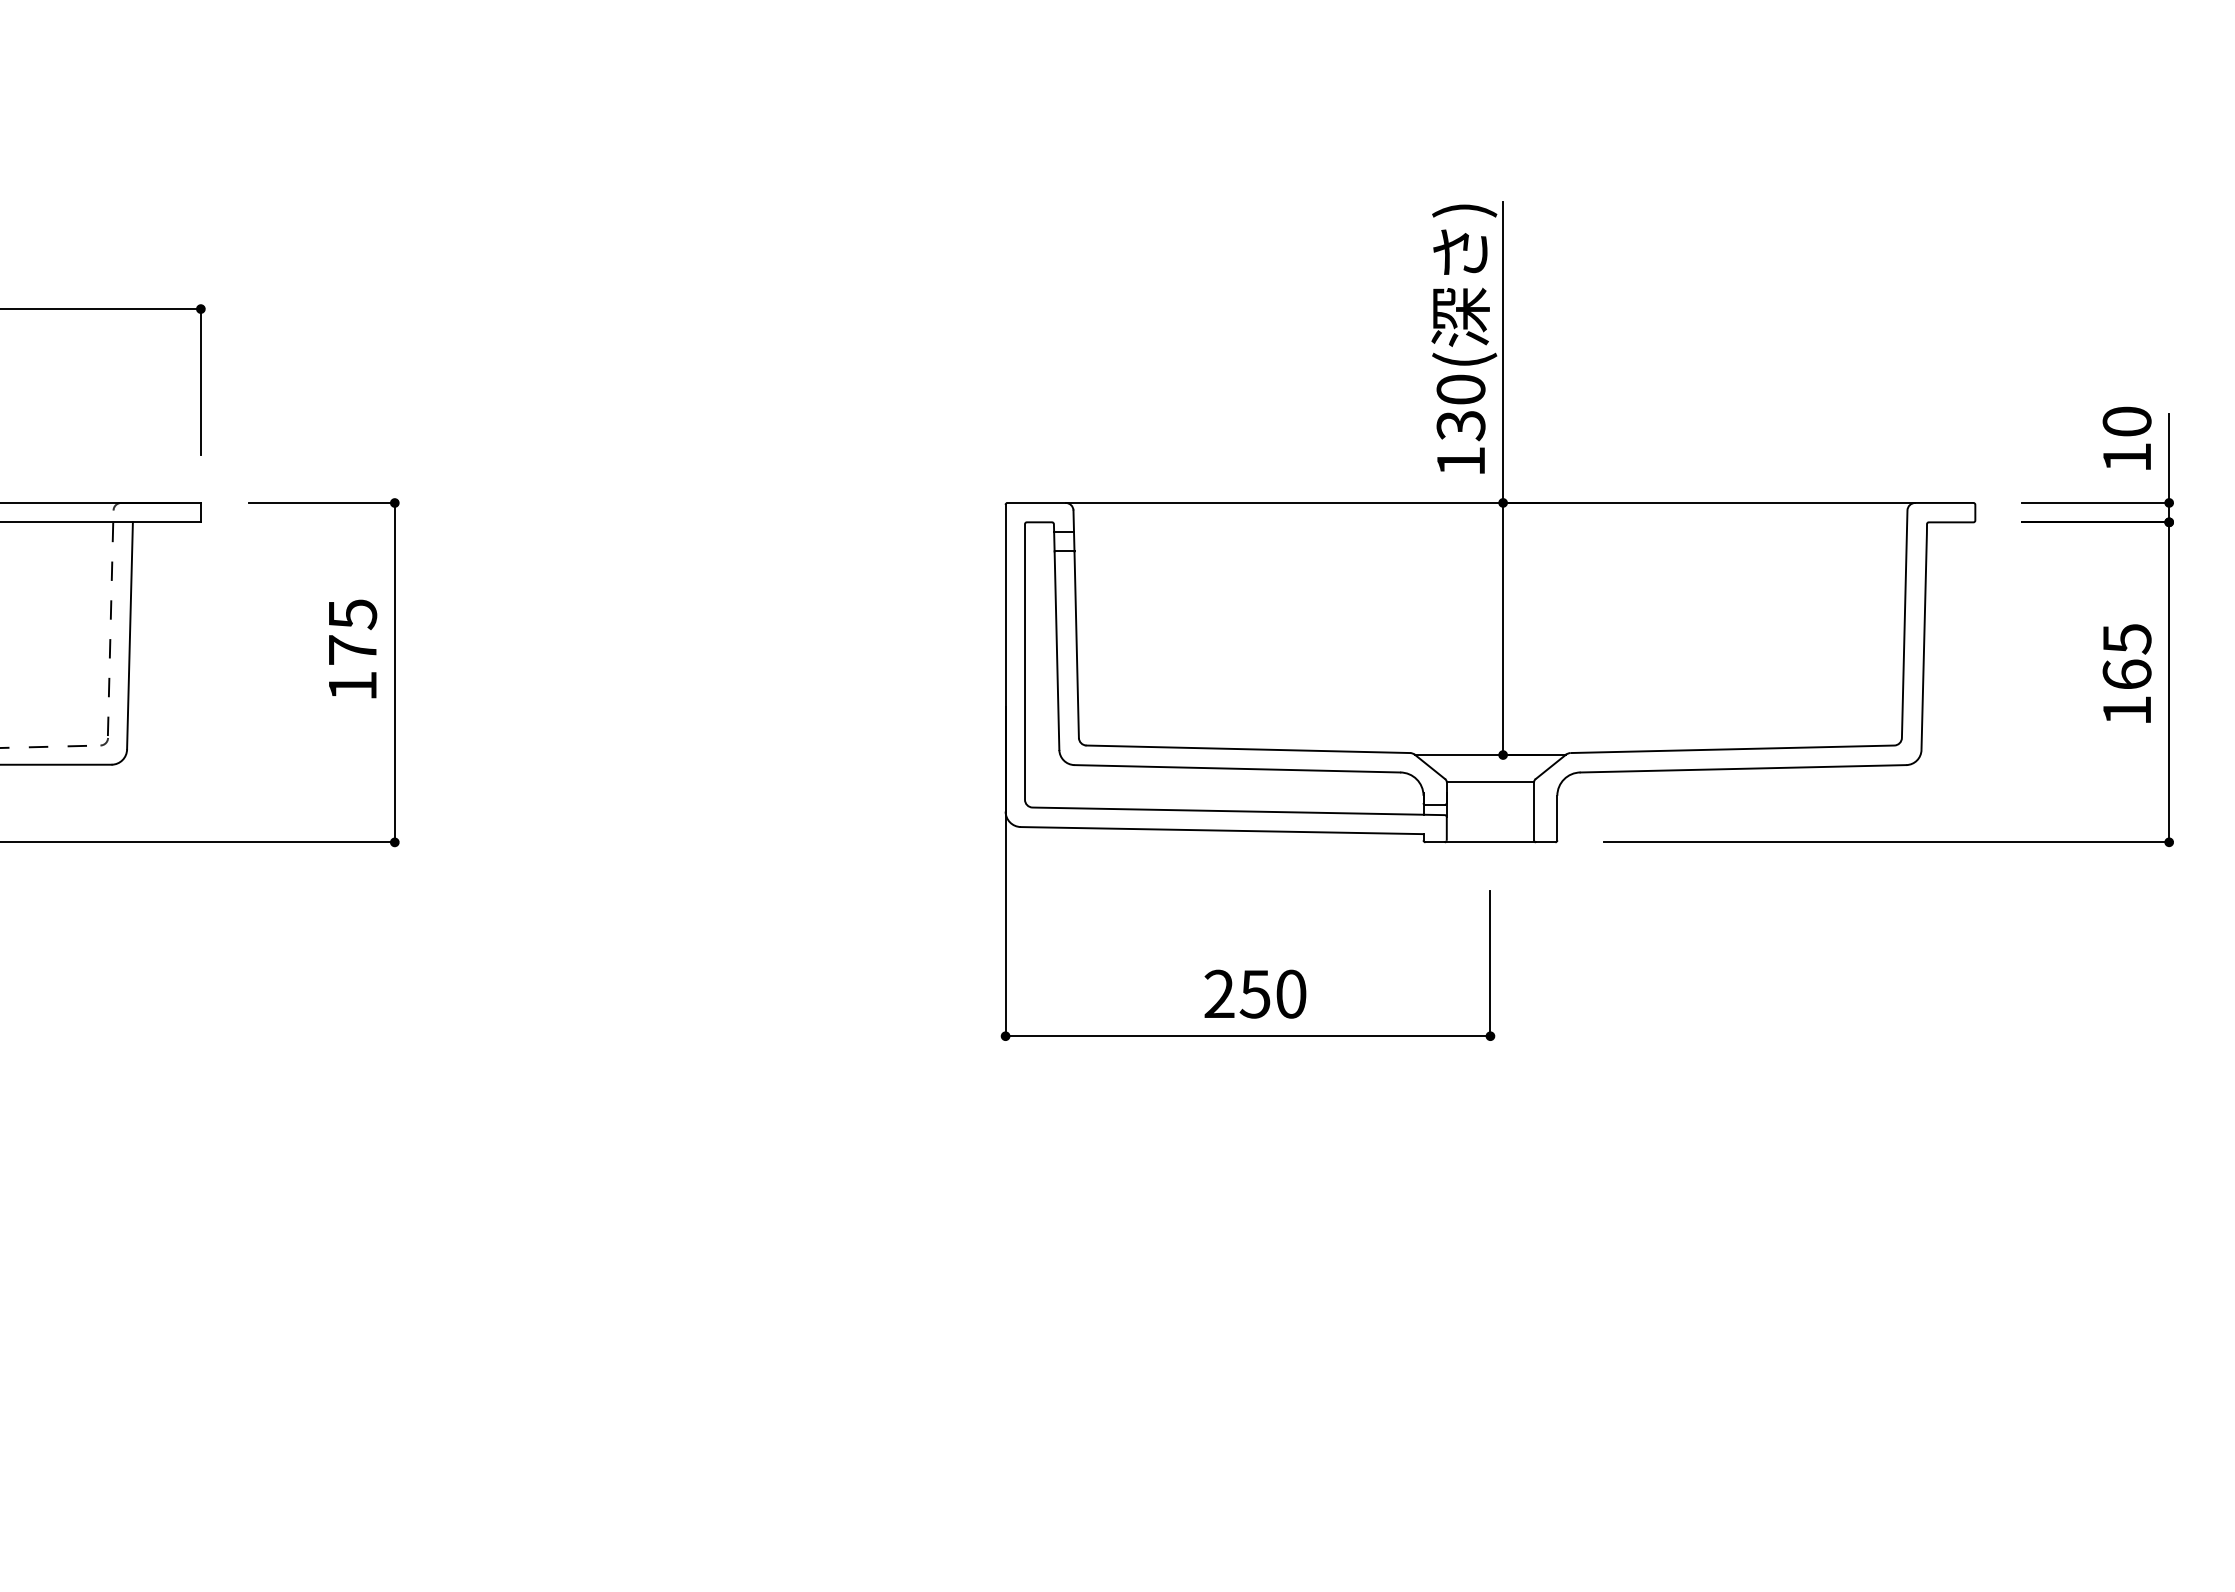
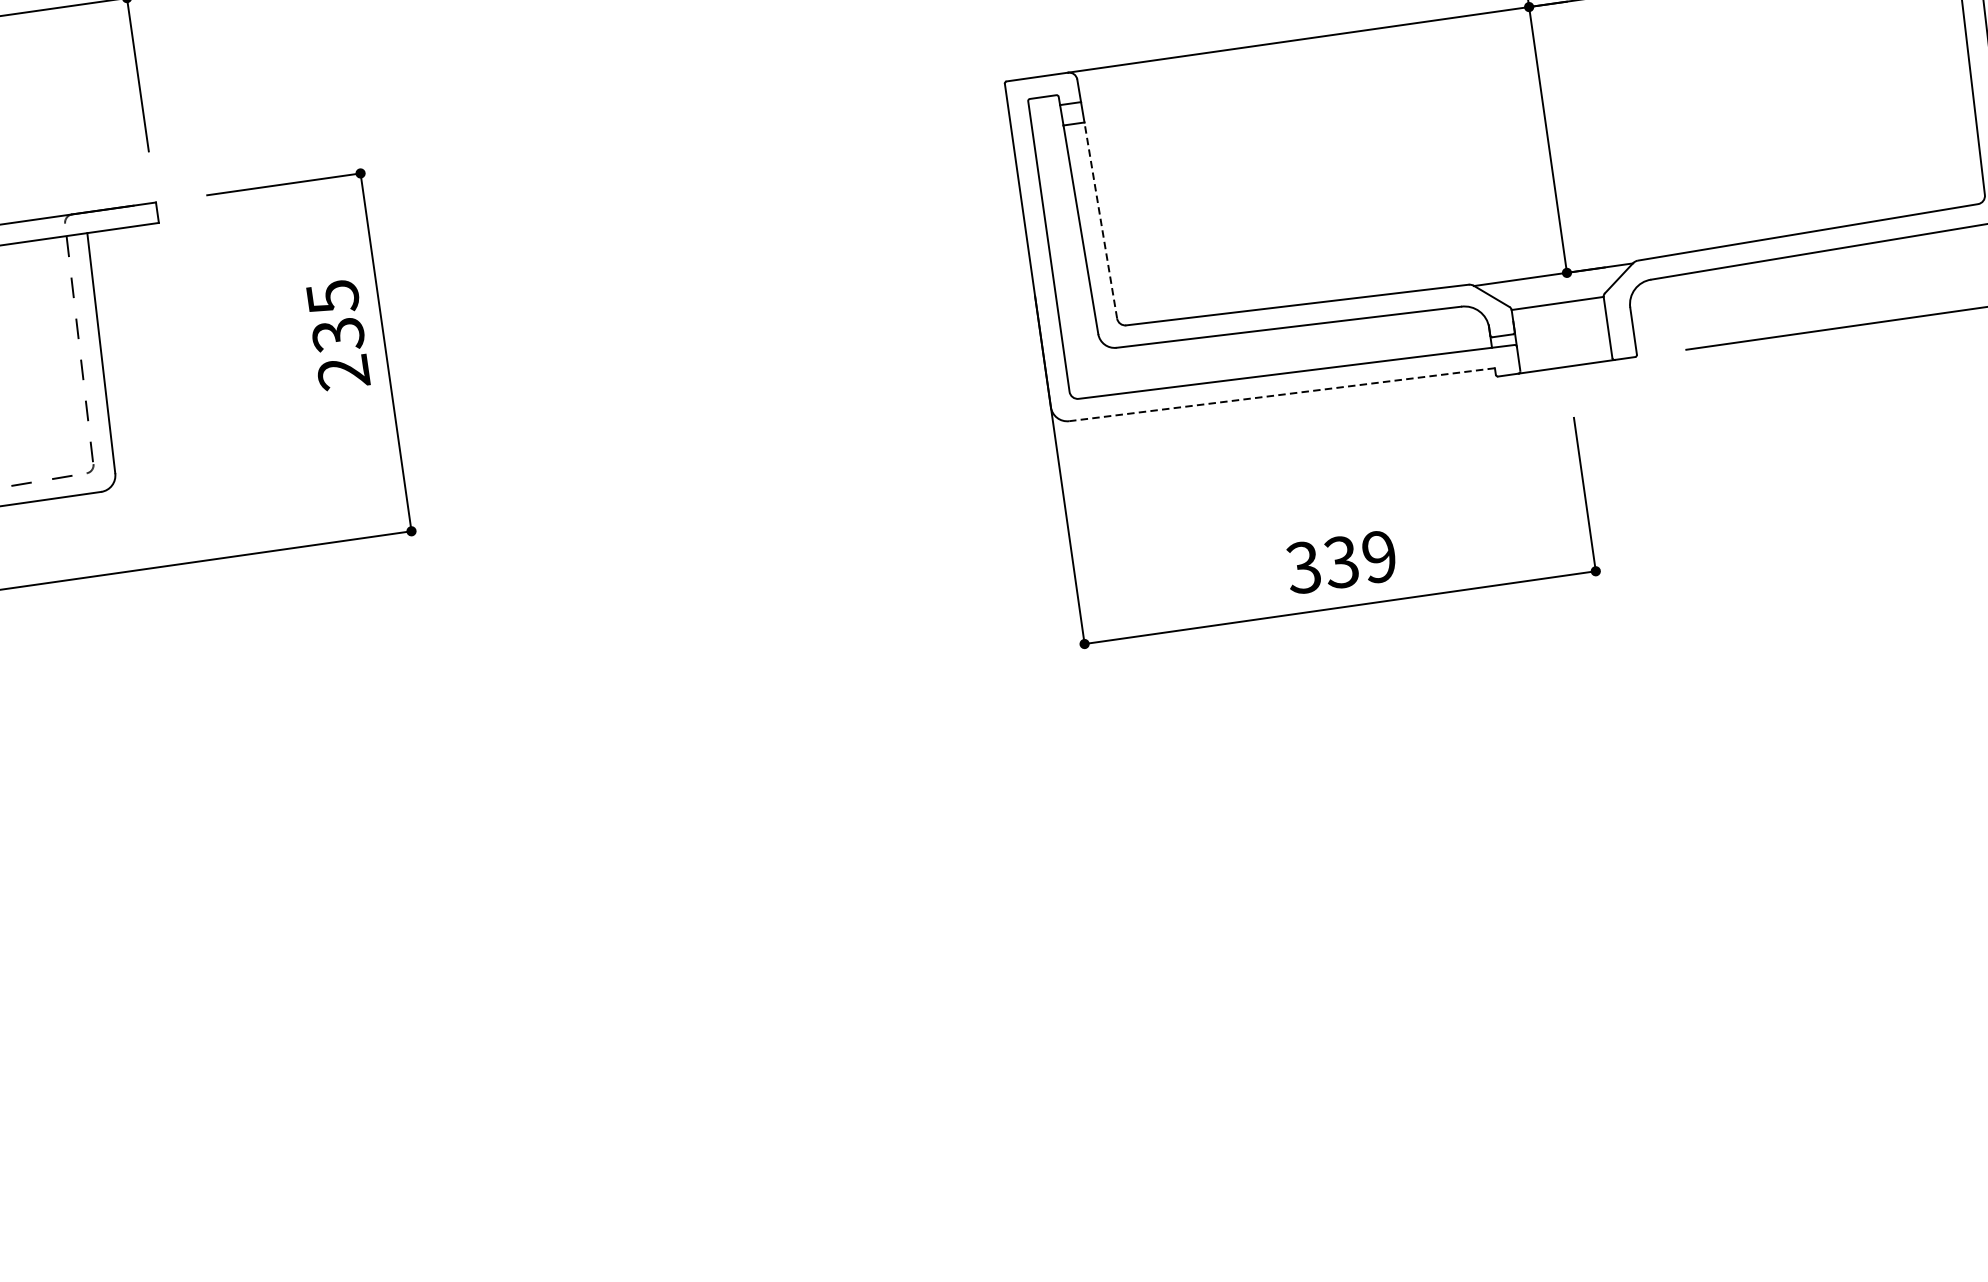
line: (1076, 644) -> (1100, 220), solid -> dashed
text: (352, 667) -> (340, 353), 175 -> 235
line: (1221, 830) -> (1281, 394), solid -> dashed
text: (1255, 993) -> (1341, 561), 250 -> 339

